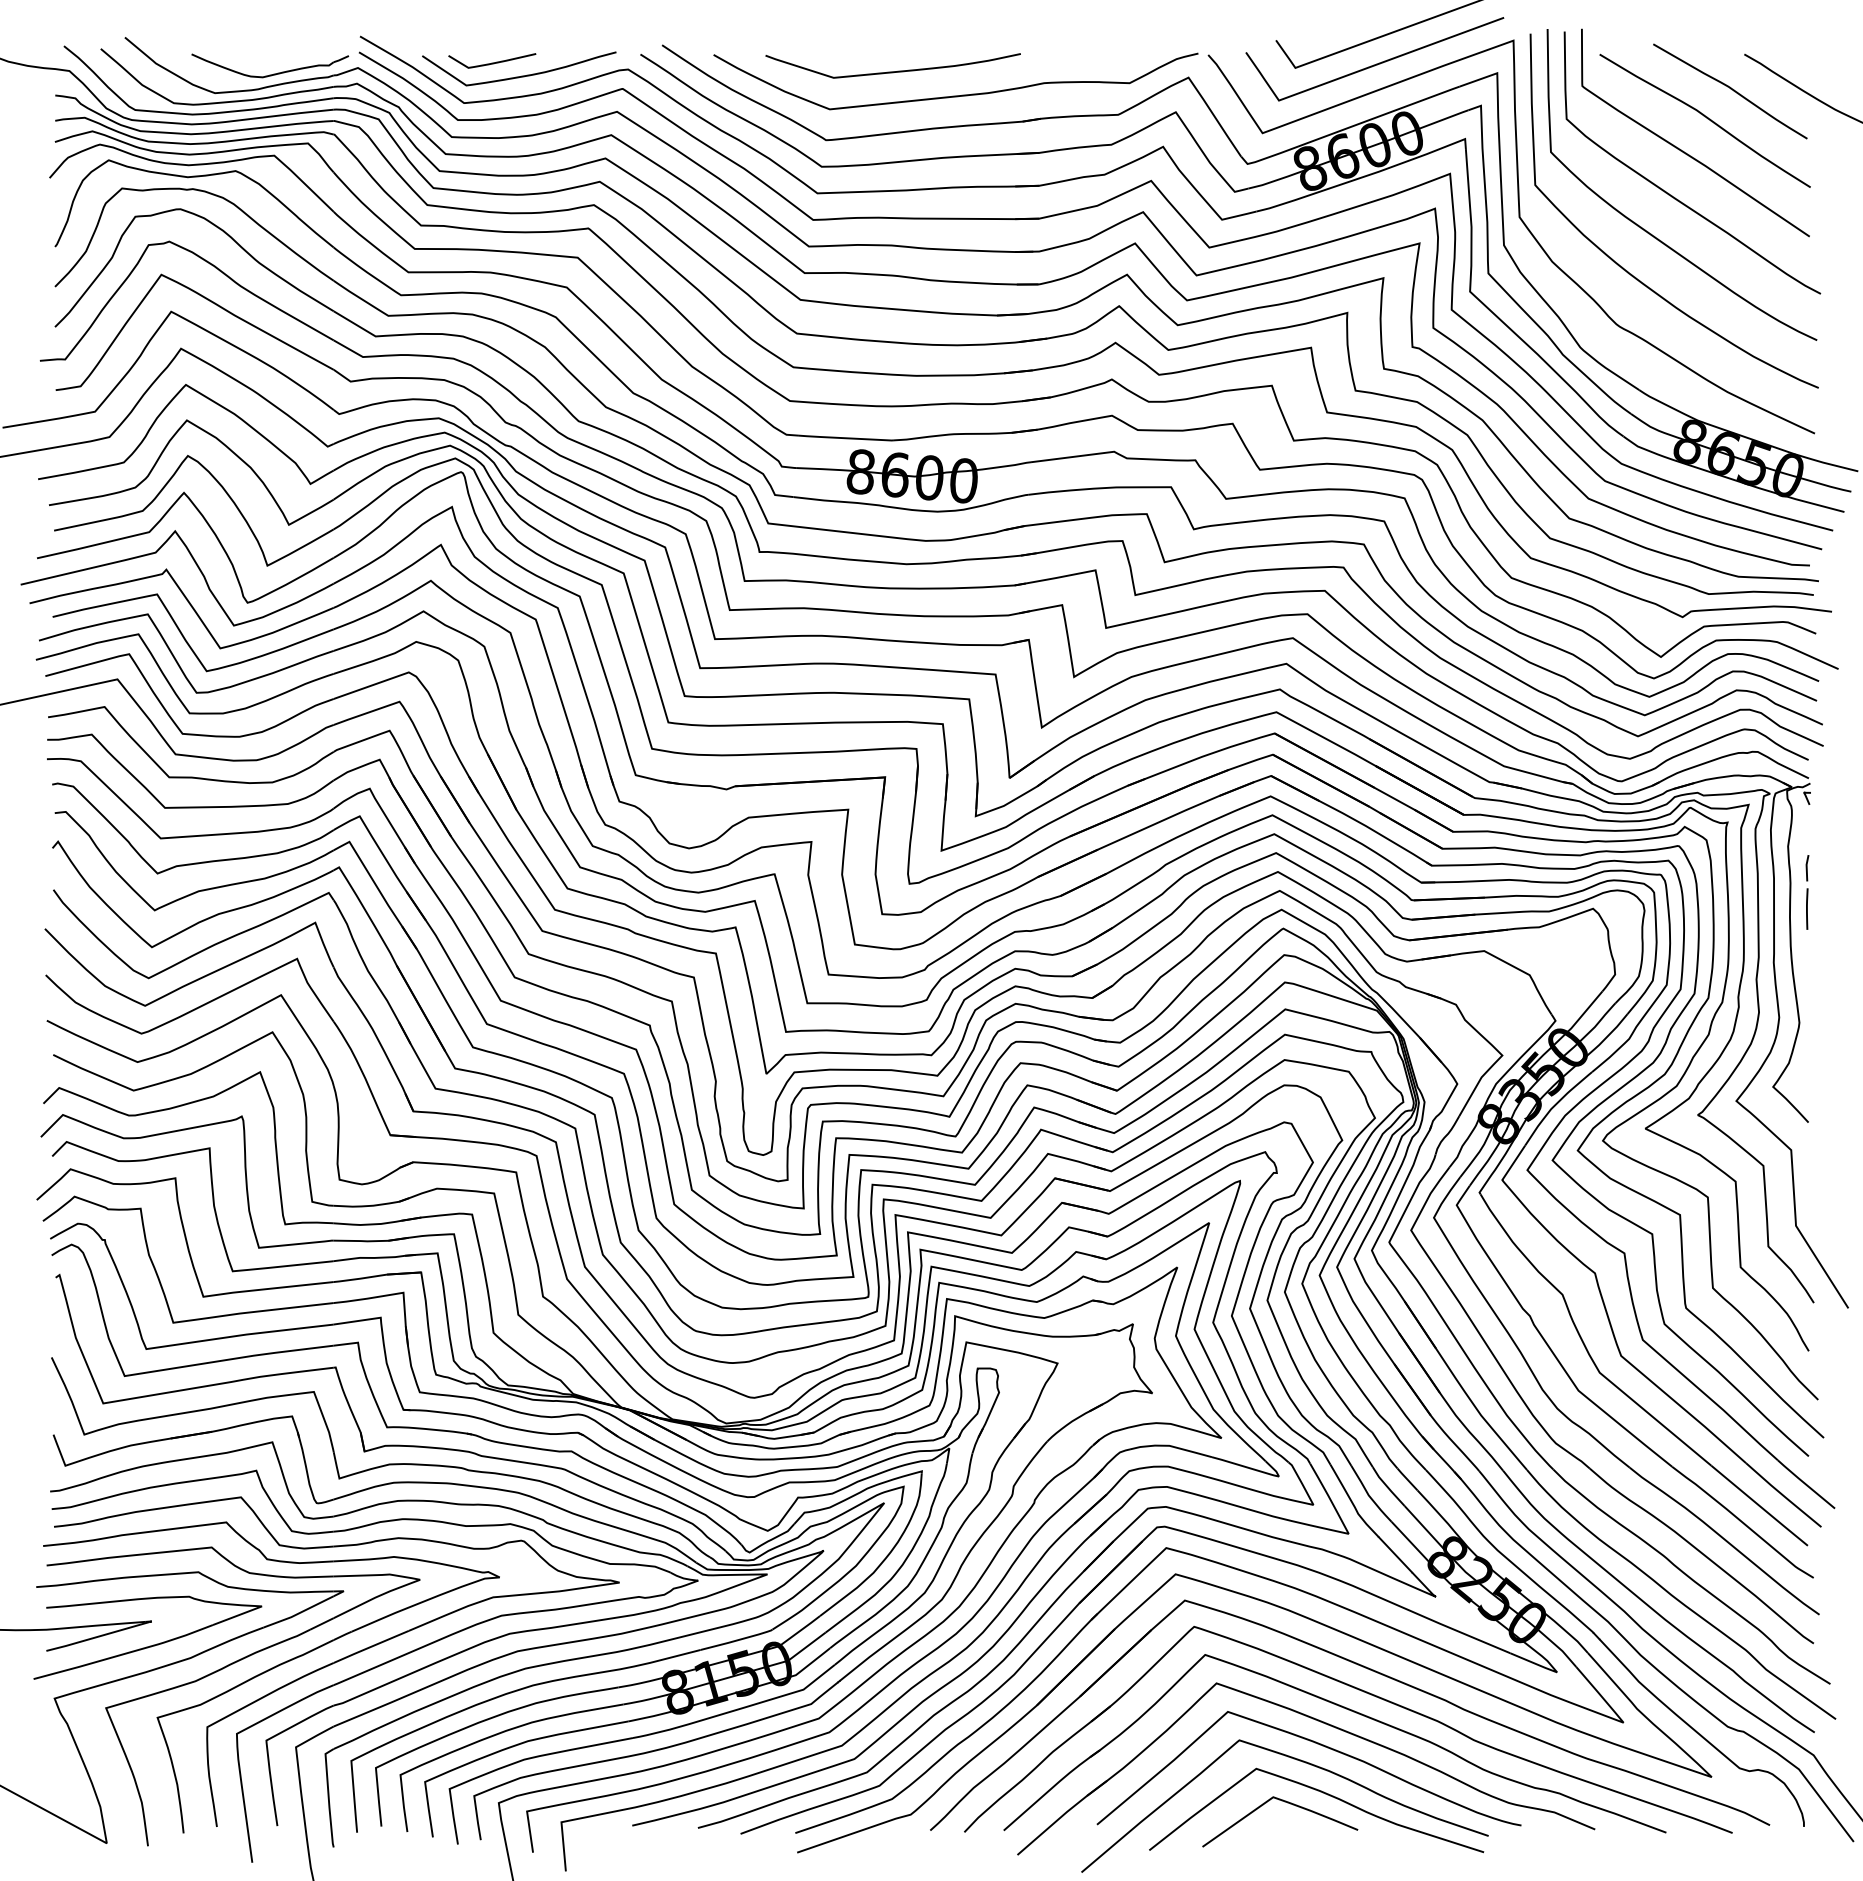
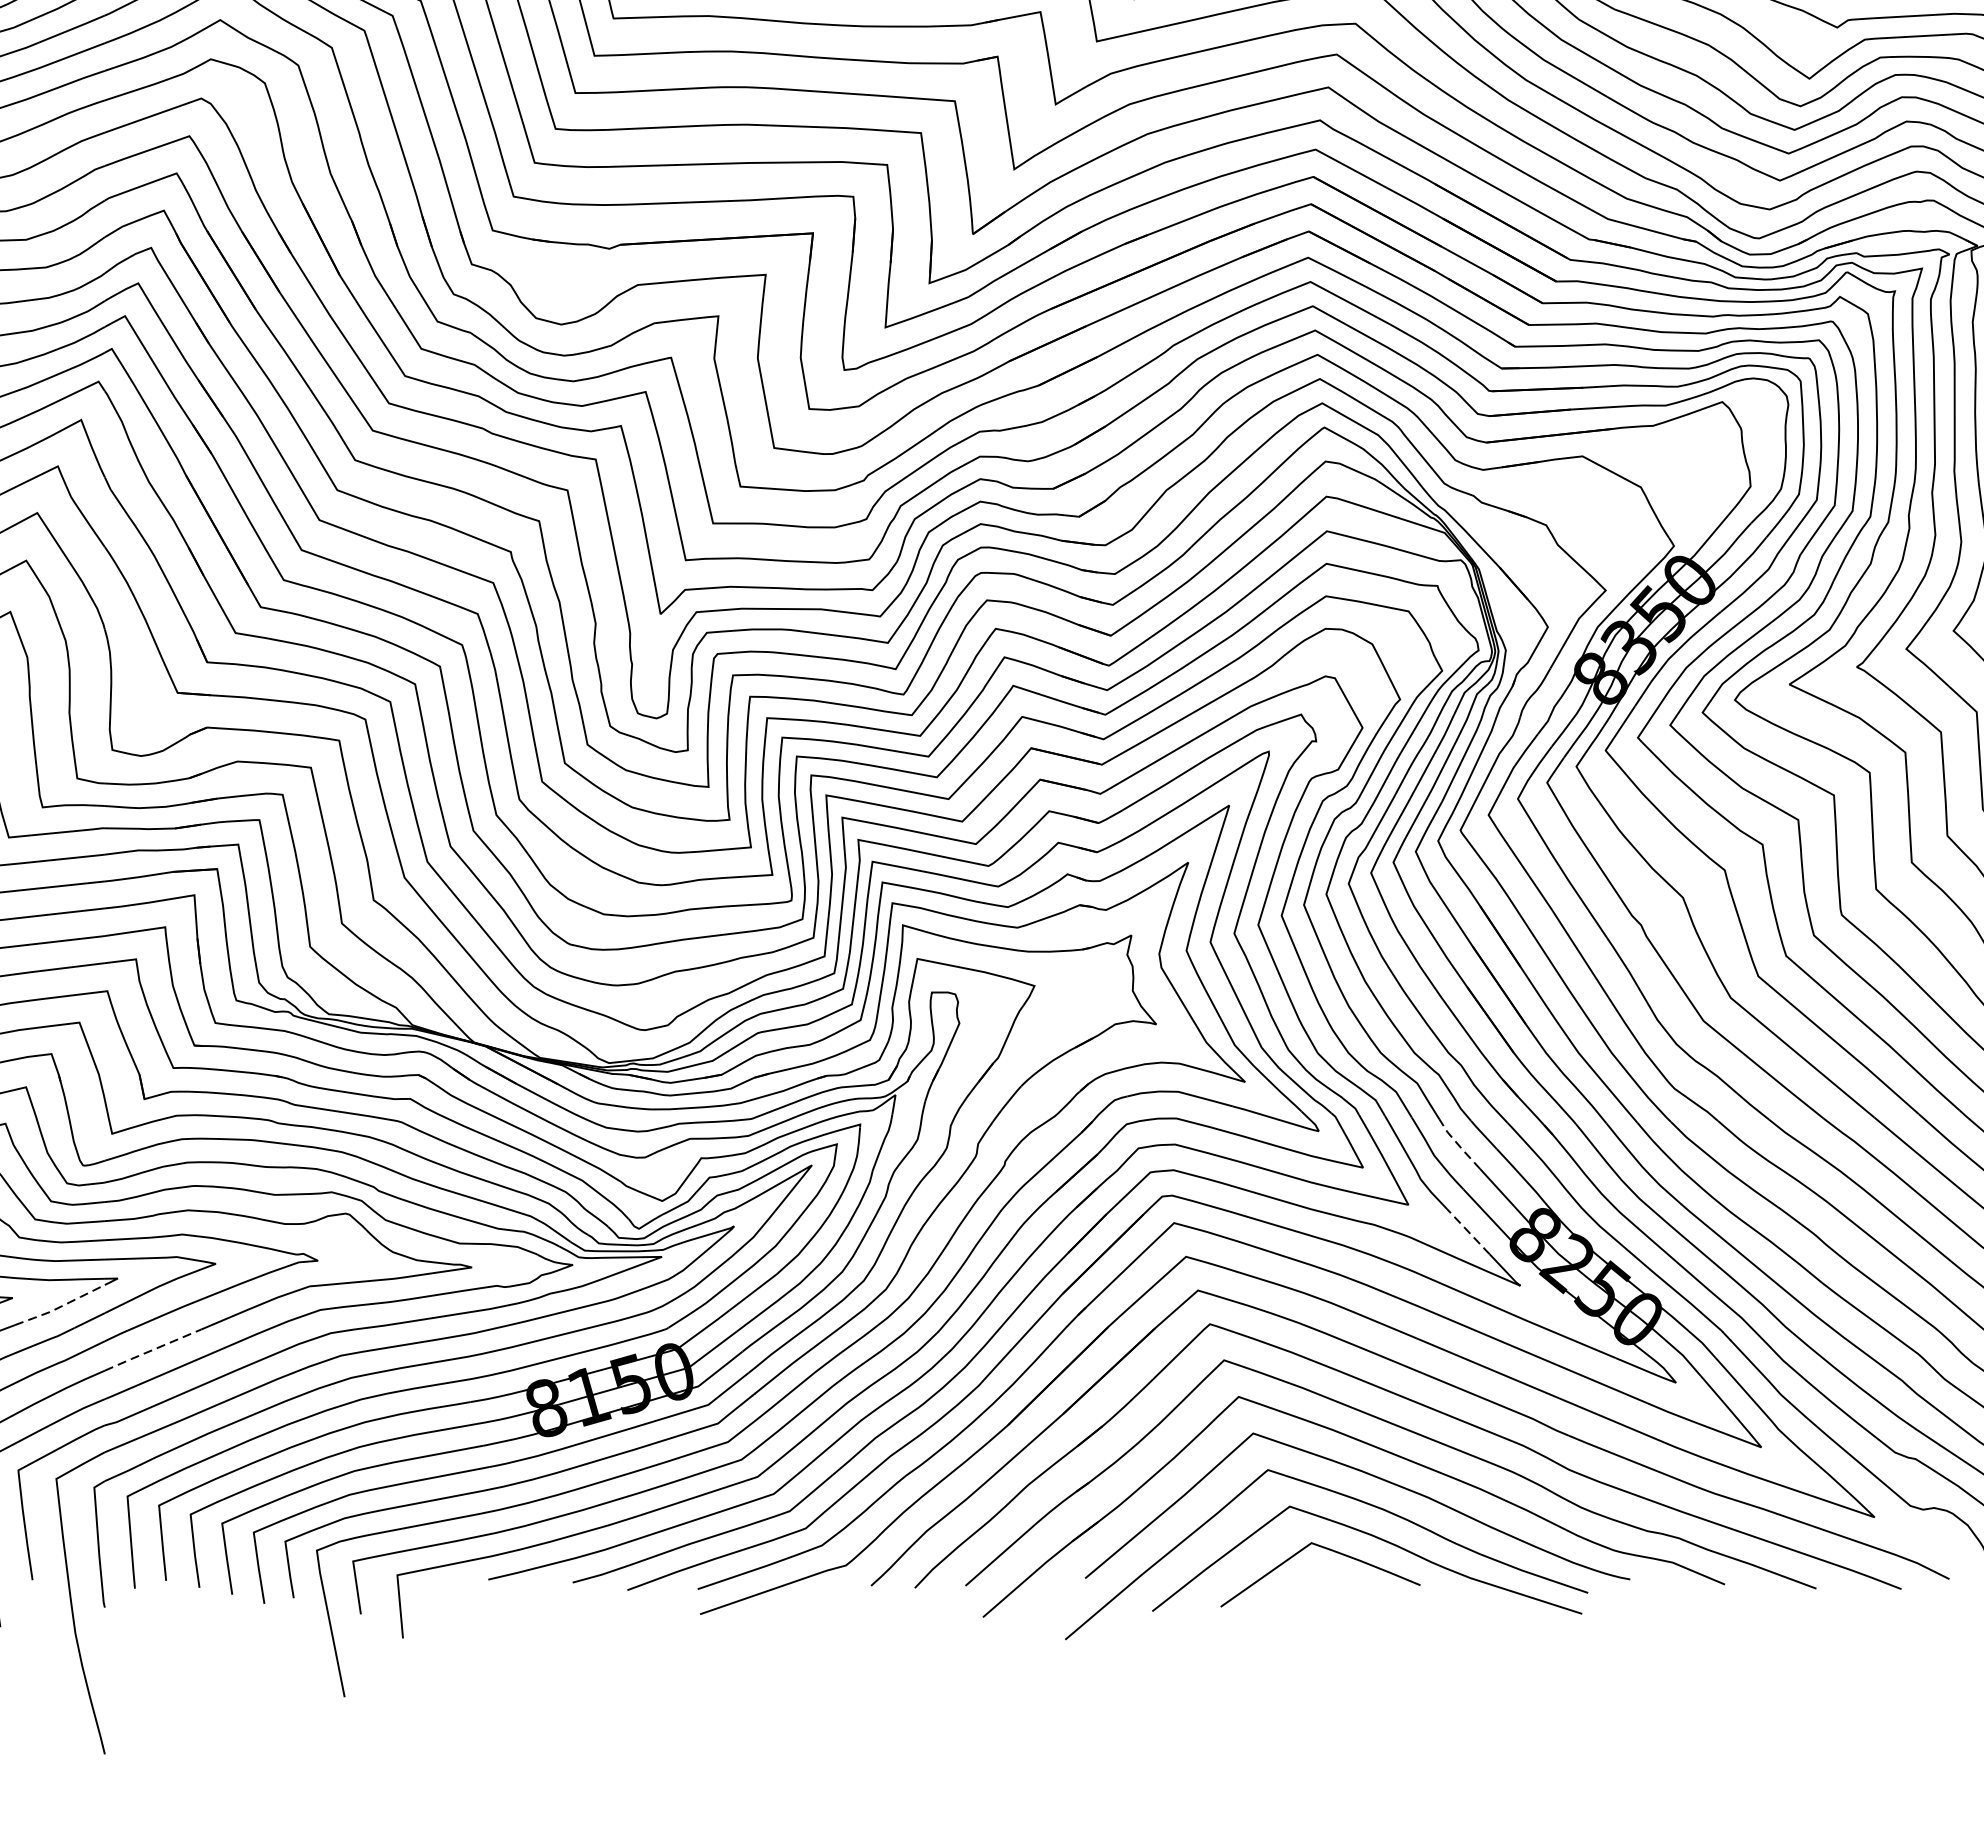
line: (1387, 1486) -> (1458, 1144), solid -> dashed
line: (1395, 1554) -> (1468, 1231), solid -> dashed
line: (299, 1612) -> (60, 1305), solid -> dashed
line: (371, 1646) -> (153, 1349), solid -> dashed

